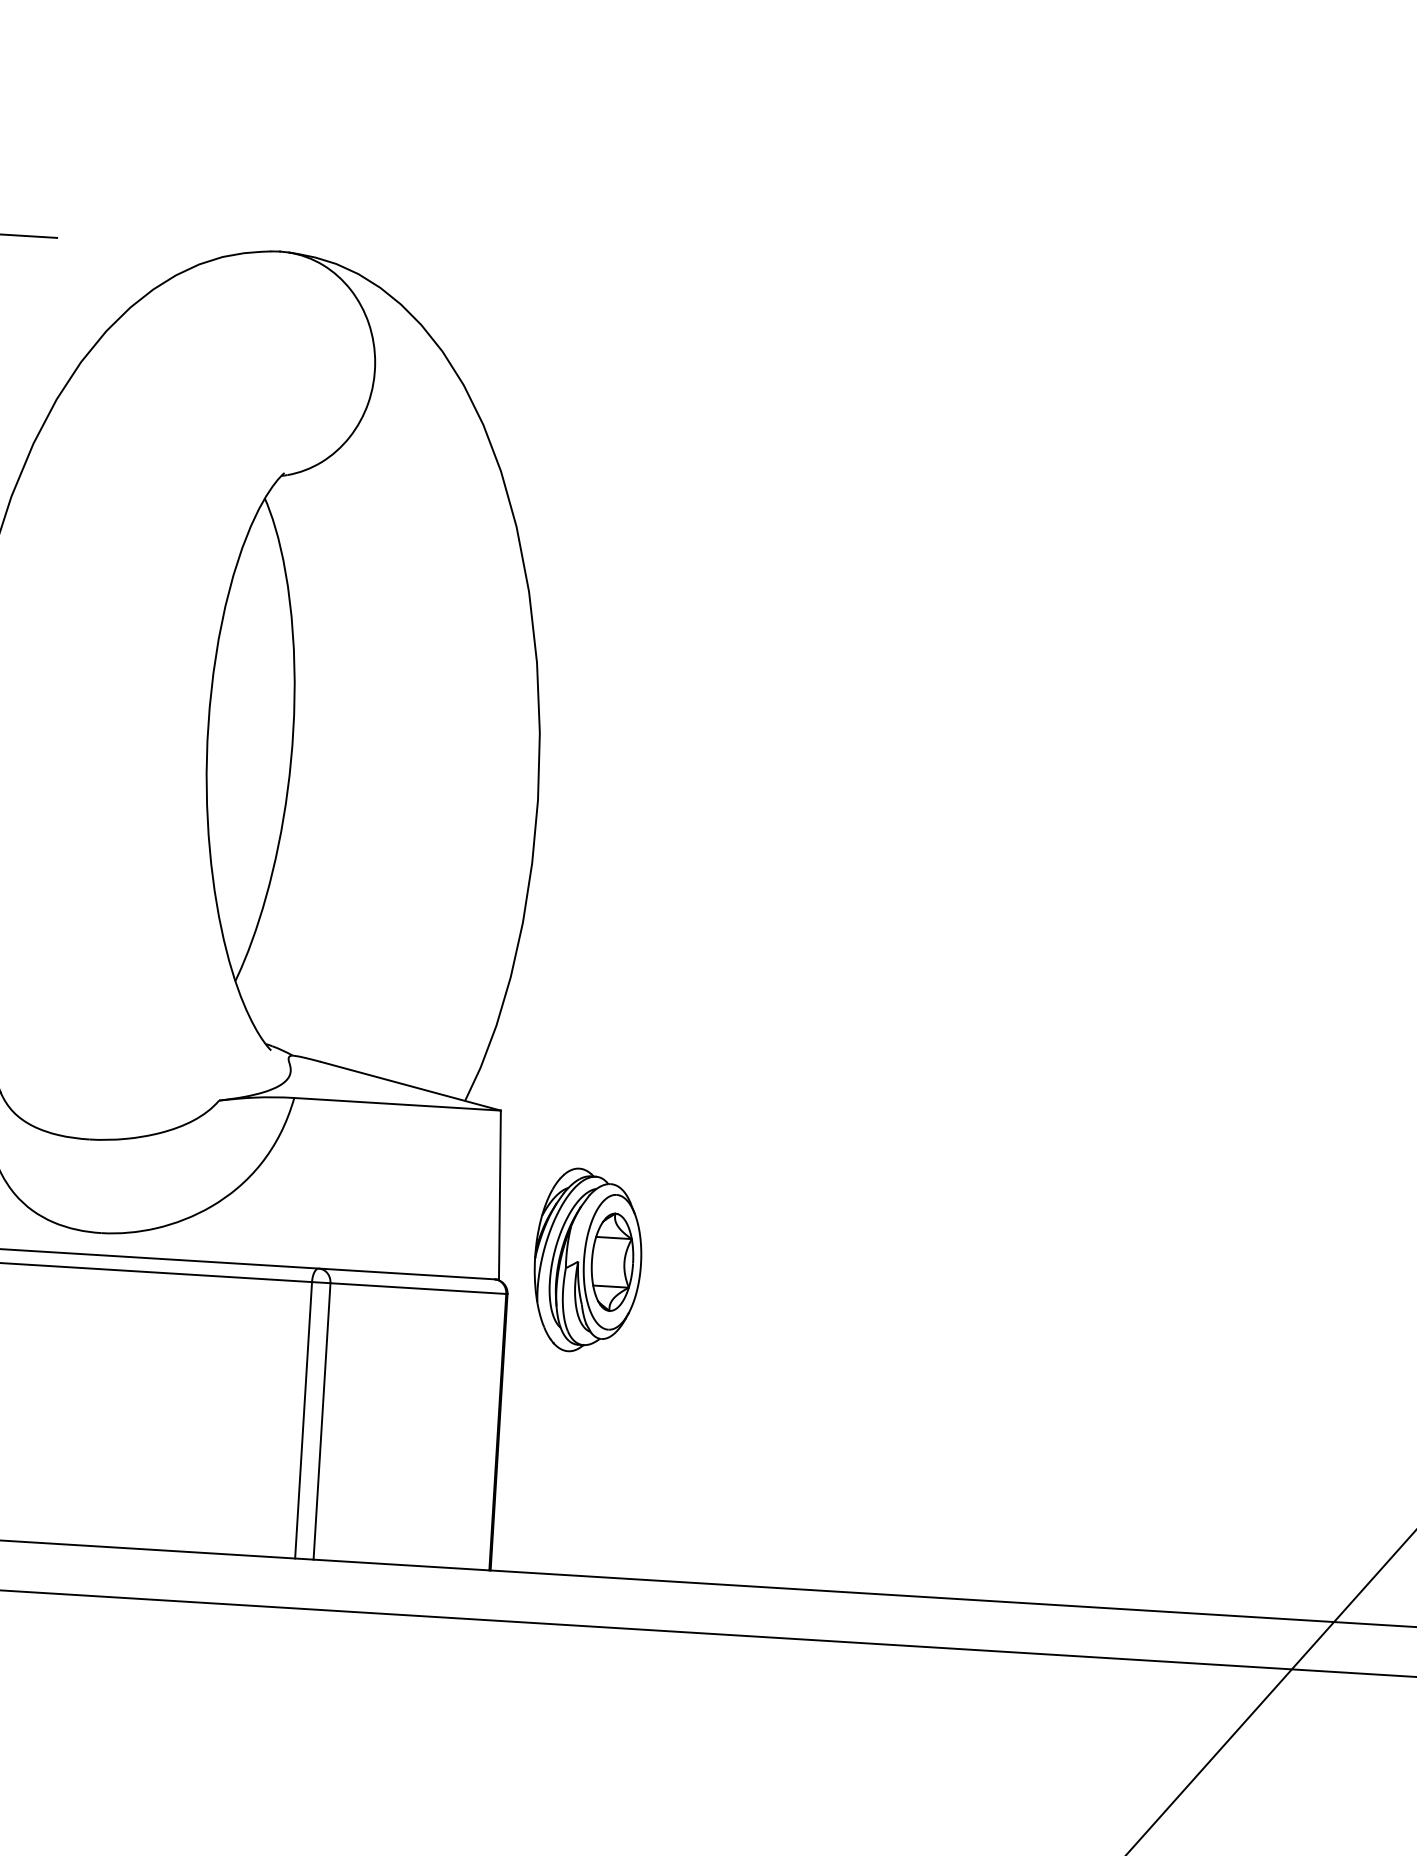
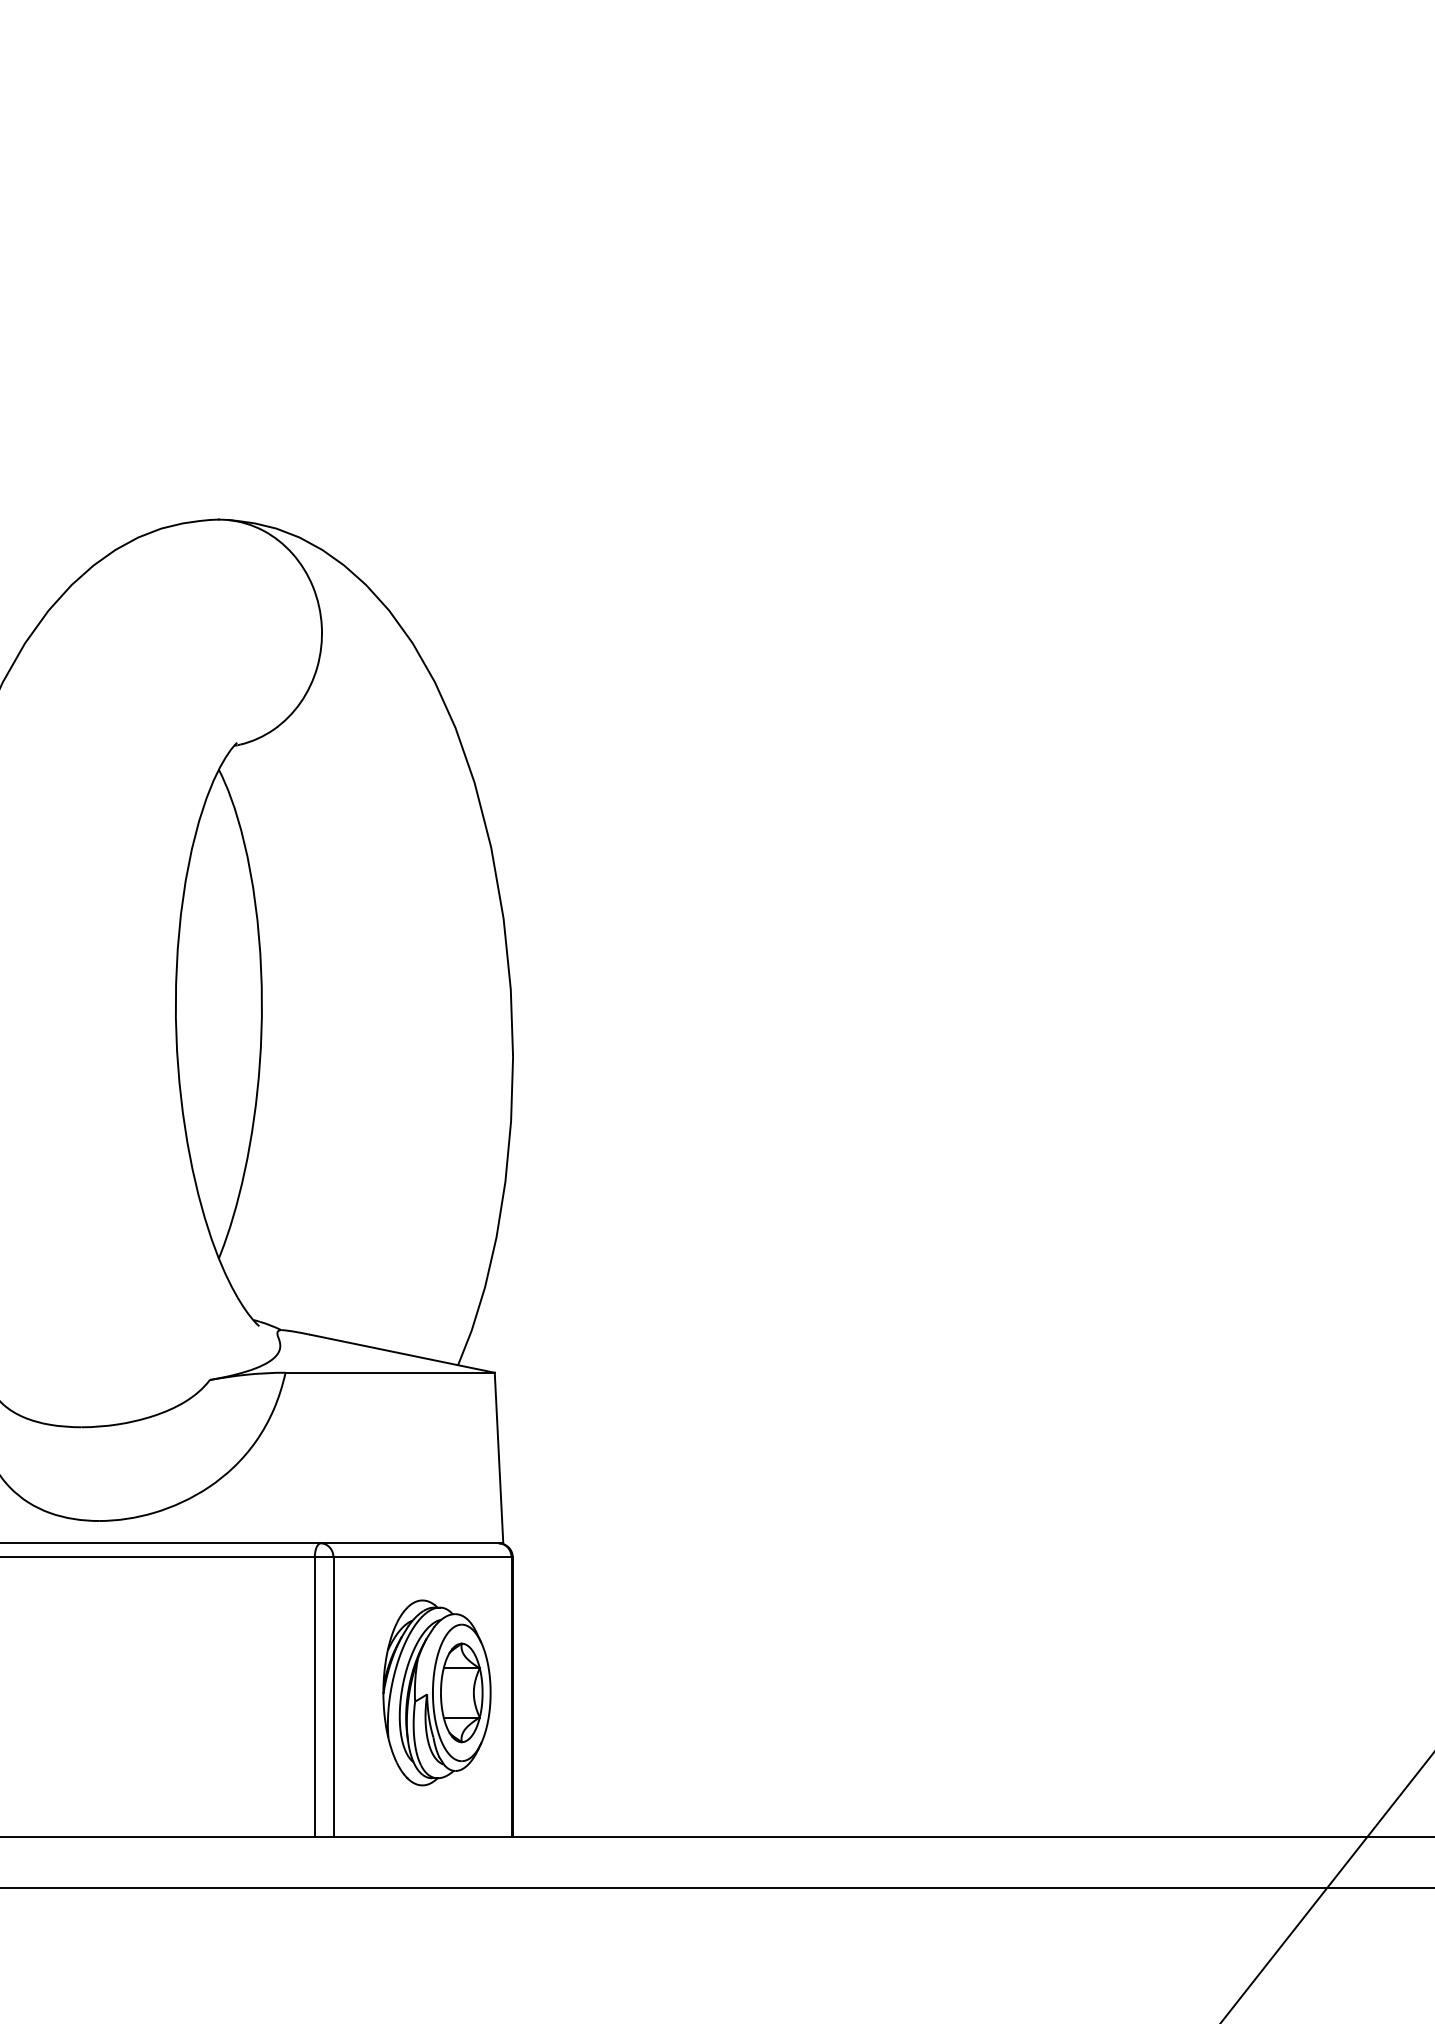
part: (587, 1260) -> (436, 1692), moved

